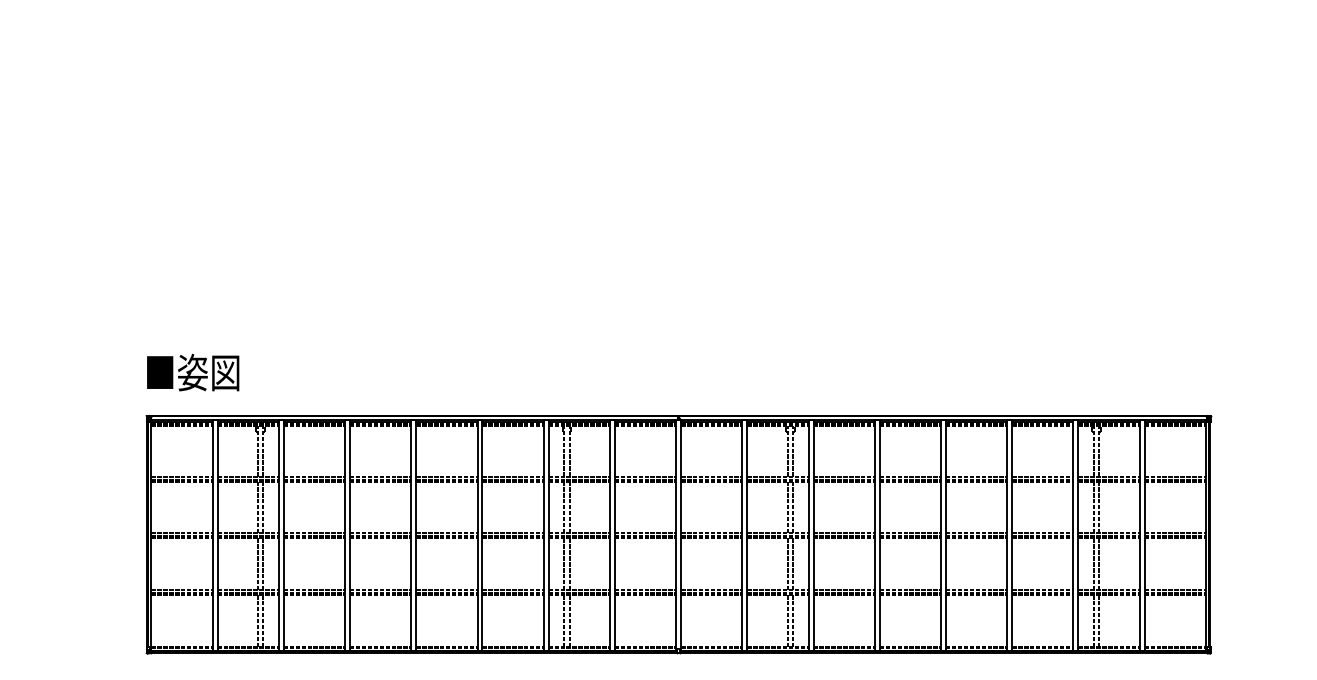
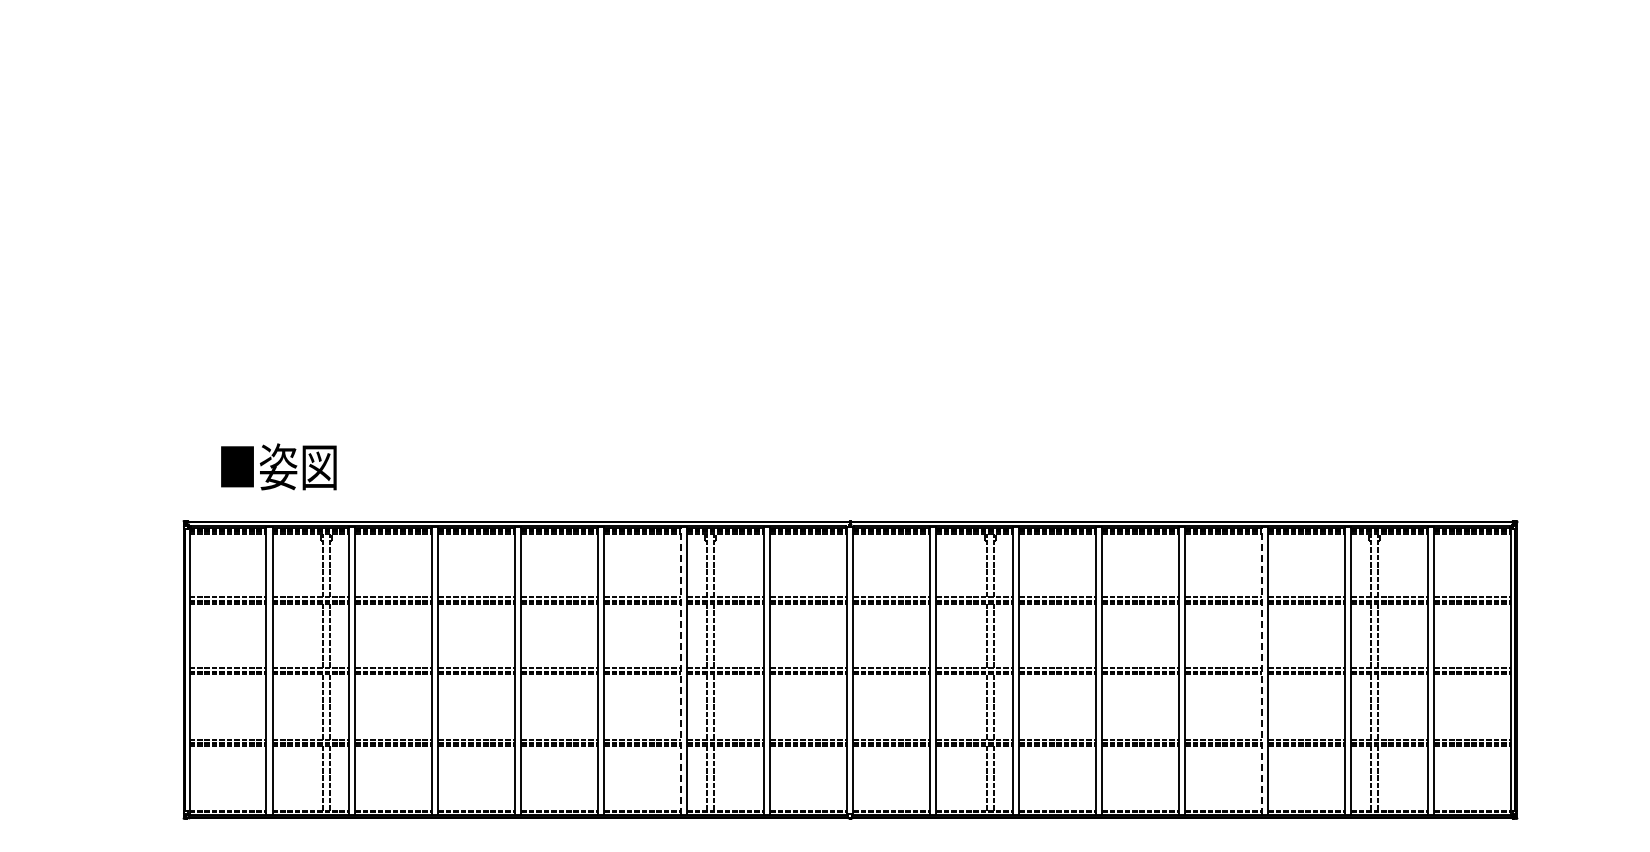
text: (192, 372) -> (278, 466), moved
line: (543, 535) -> (681, 670), solid -> dashed
line: (1007, 535) -> (1262, 670), solid -> dashed

